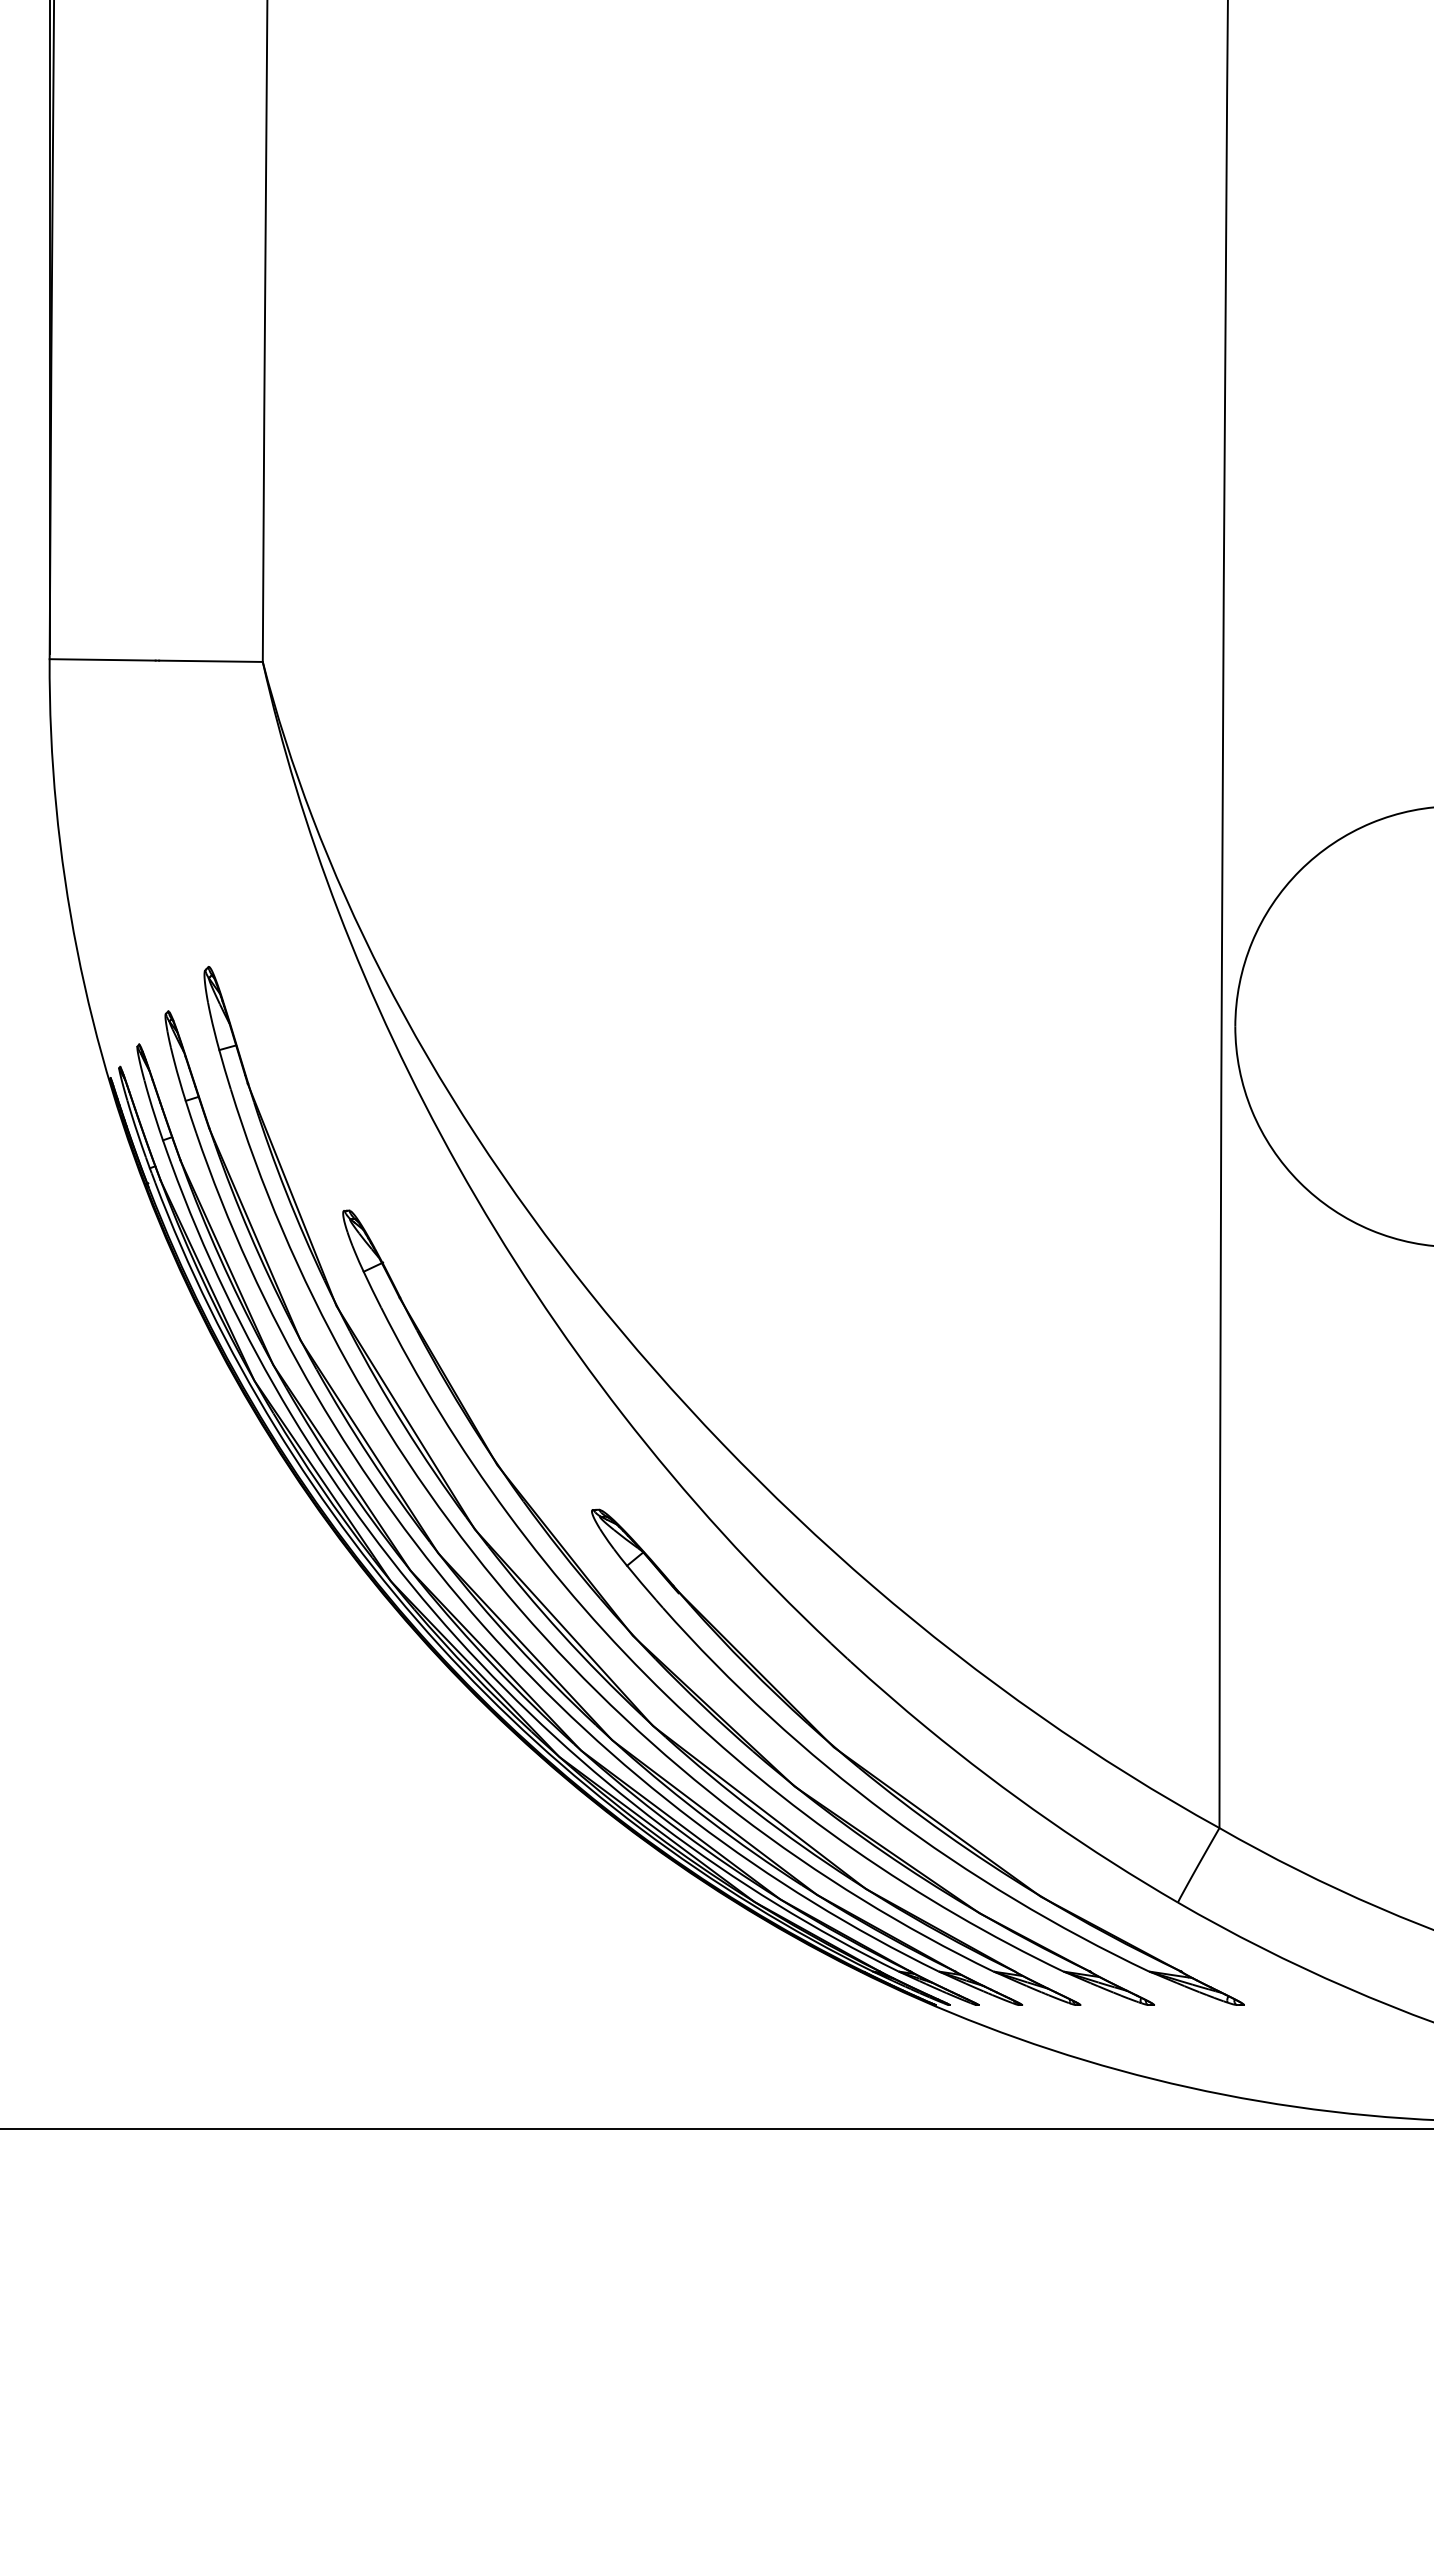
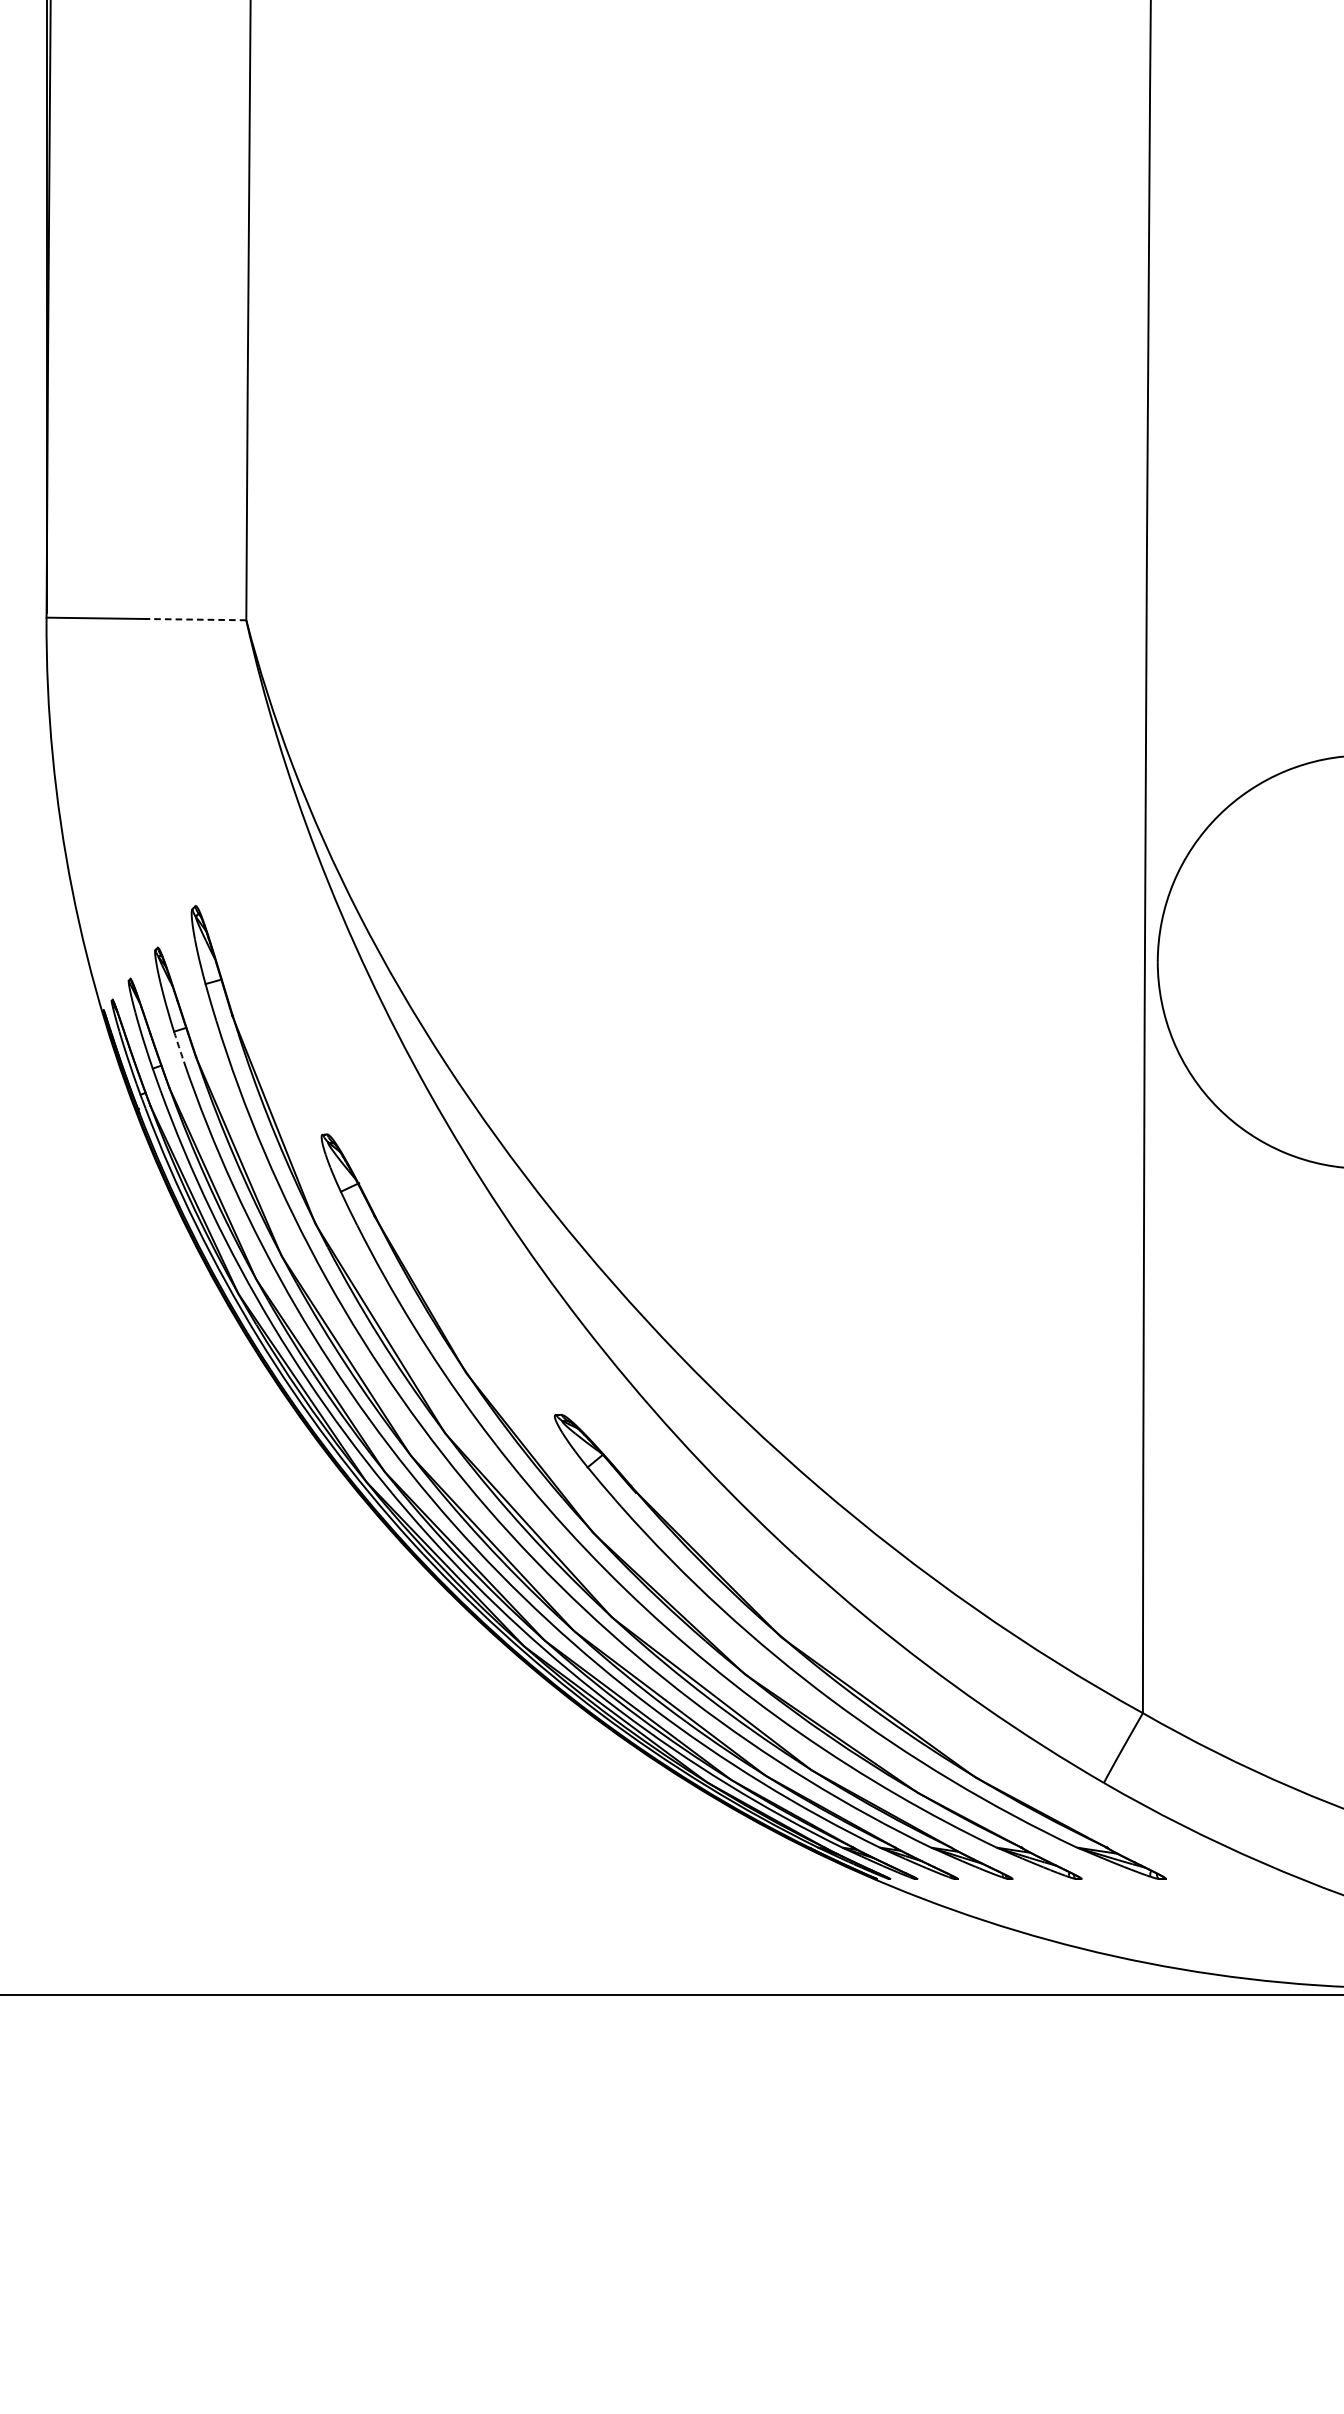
line: (210, 661) -> (197, 619), solid -> dashed
arc: (190, 1117) -> (178, 1047), solid -> dashed

